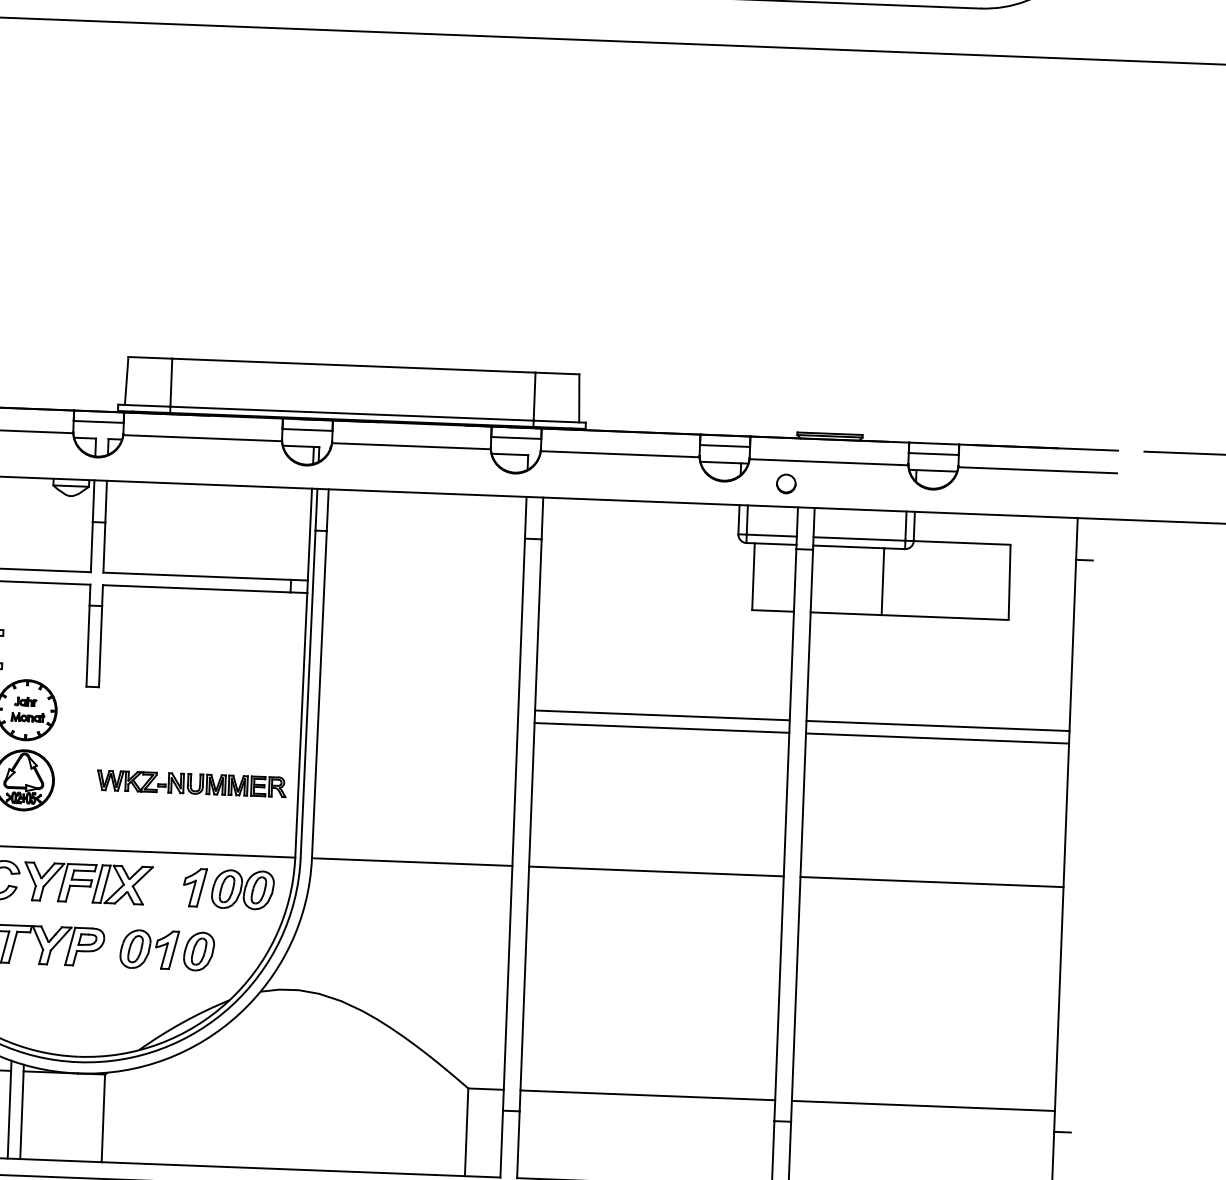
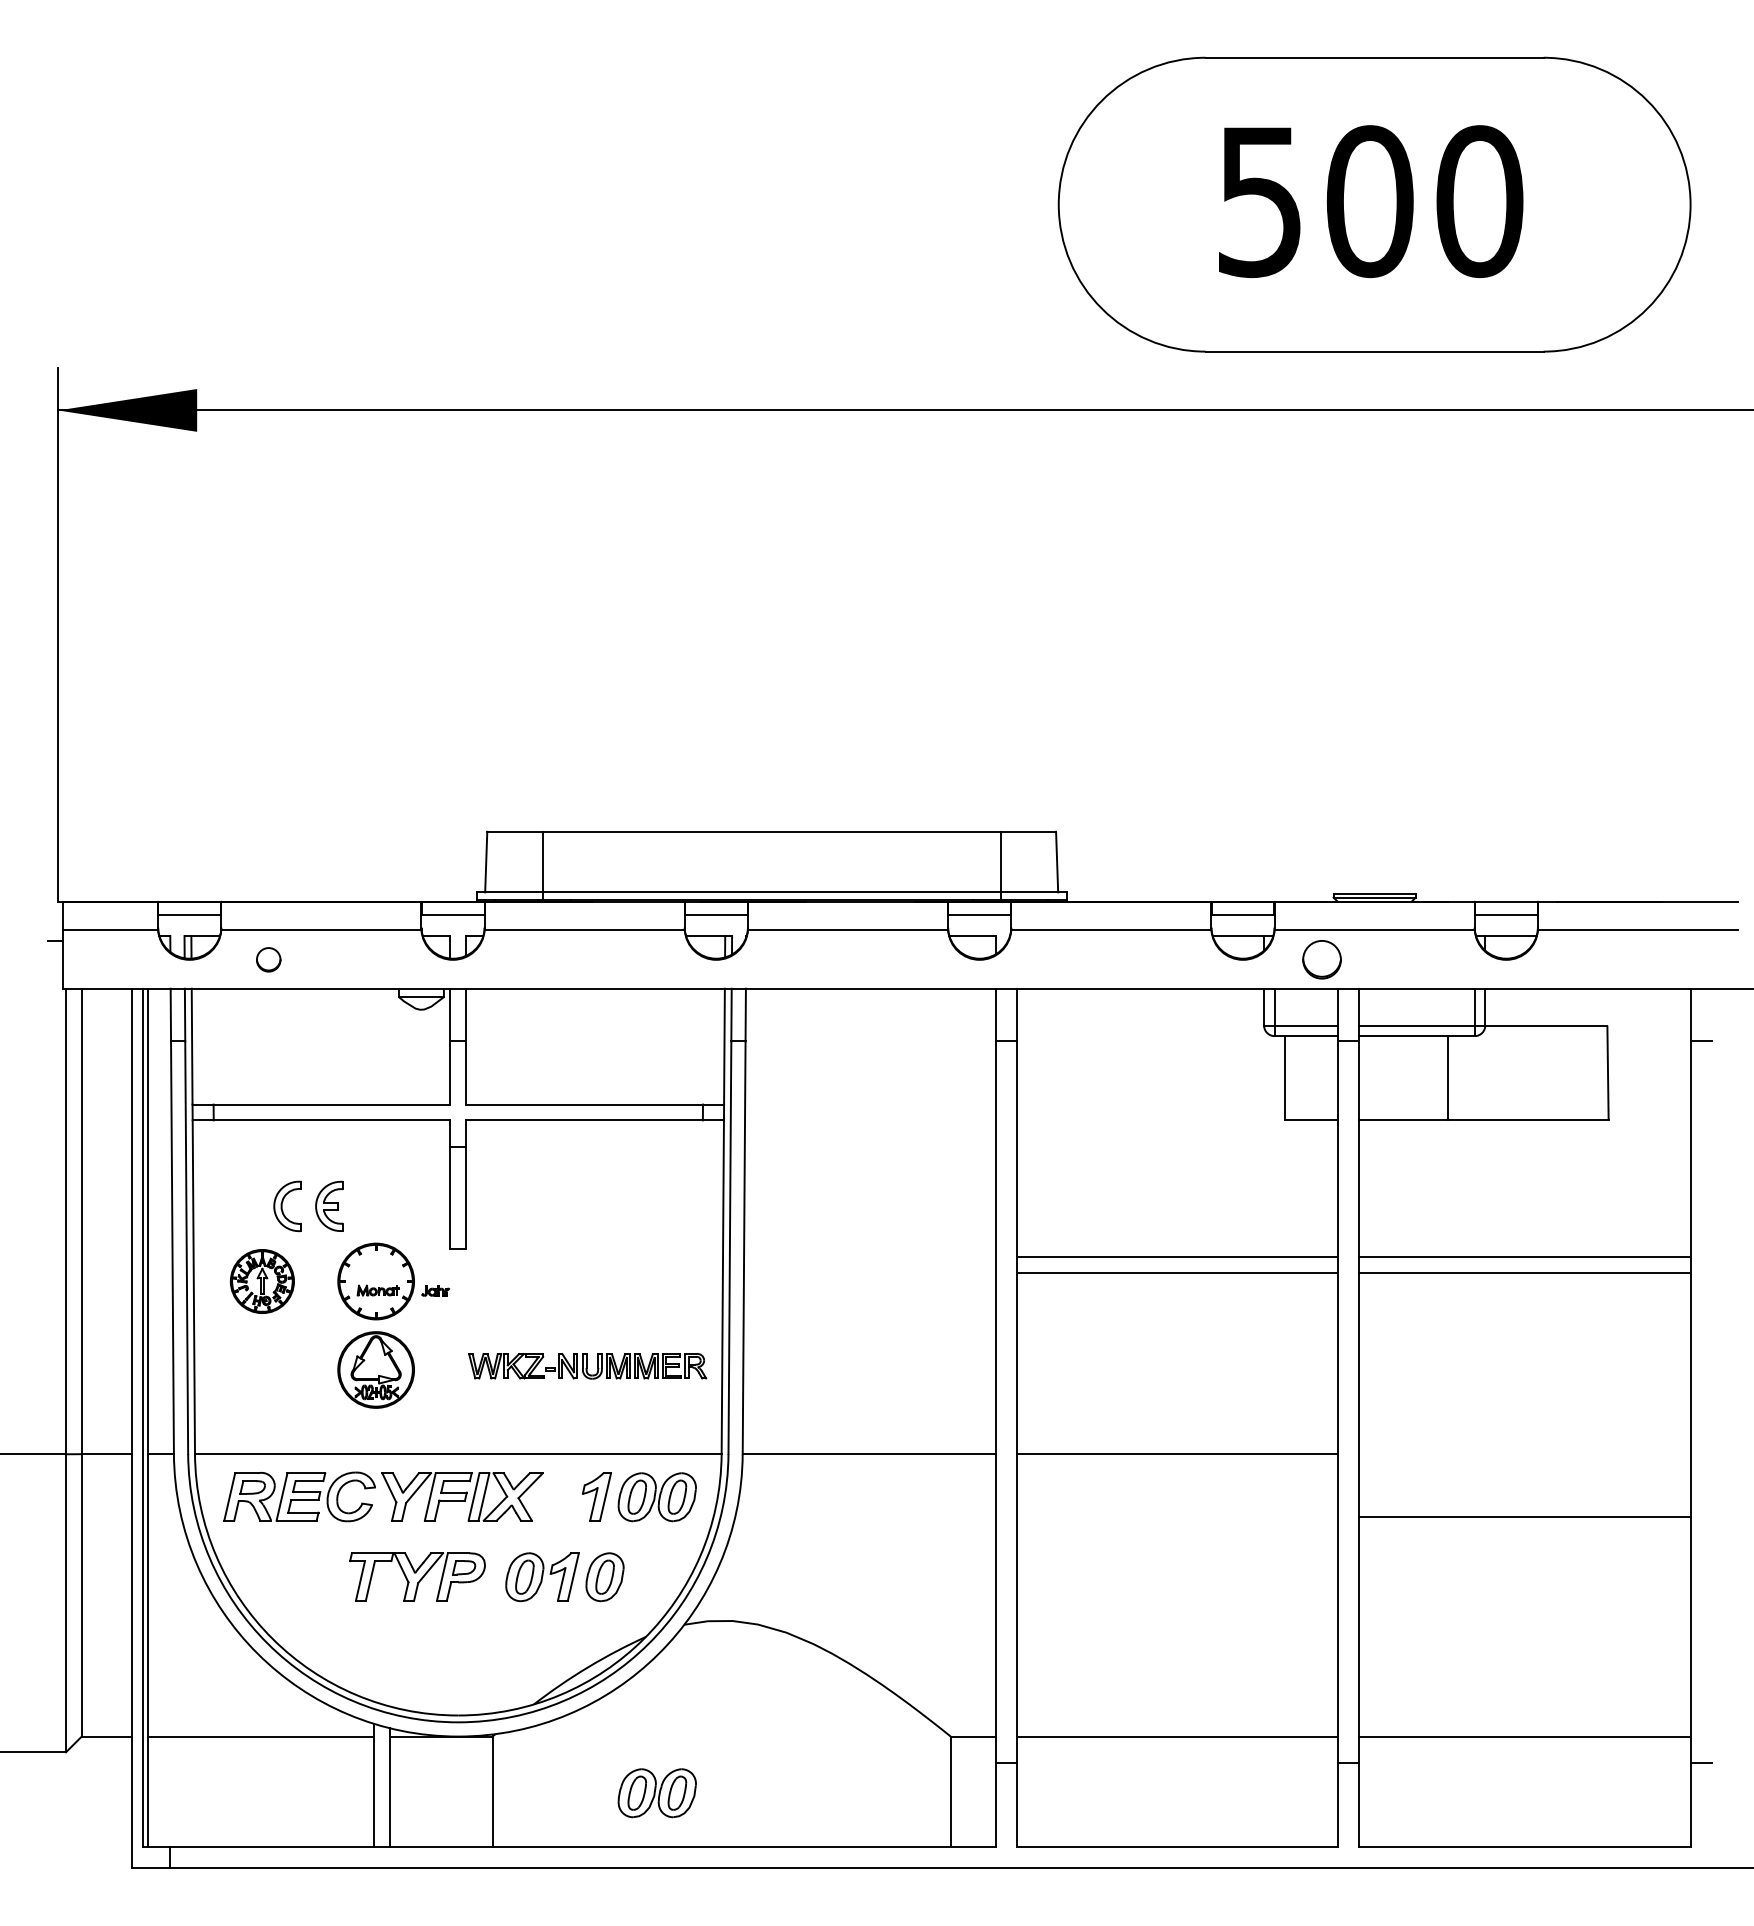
circle: (785, 483) -> (1321, 959), size x1.6
part: (25, 701) -> (435, 1290), moved
line: (931, 882) -> (1524, 1517), moved
part: (233, 1124) -> (656, 1793), added

